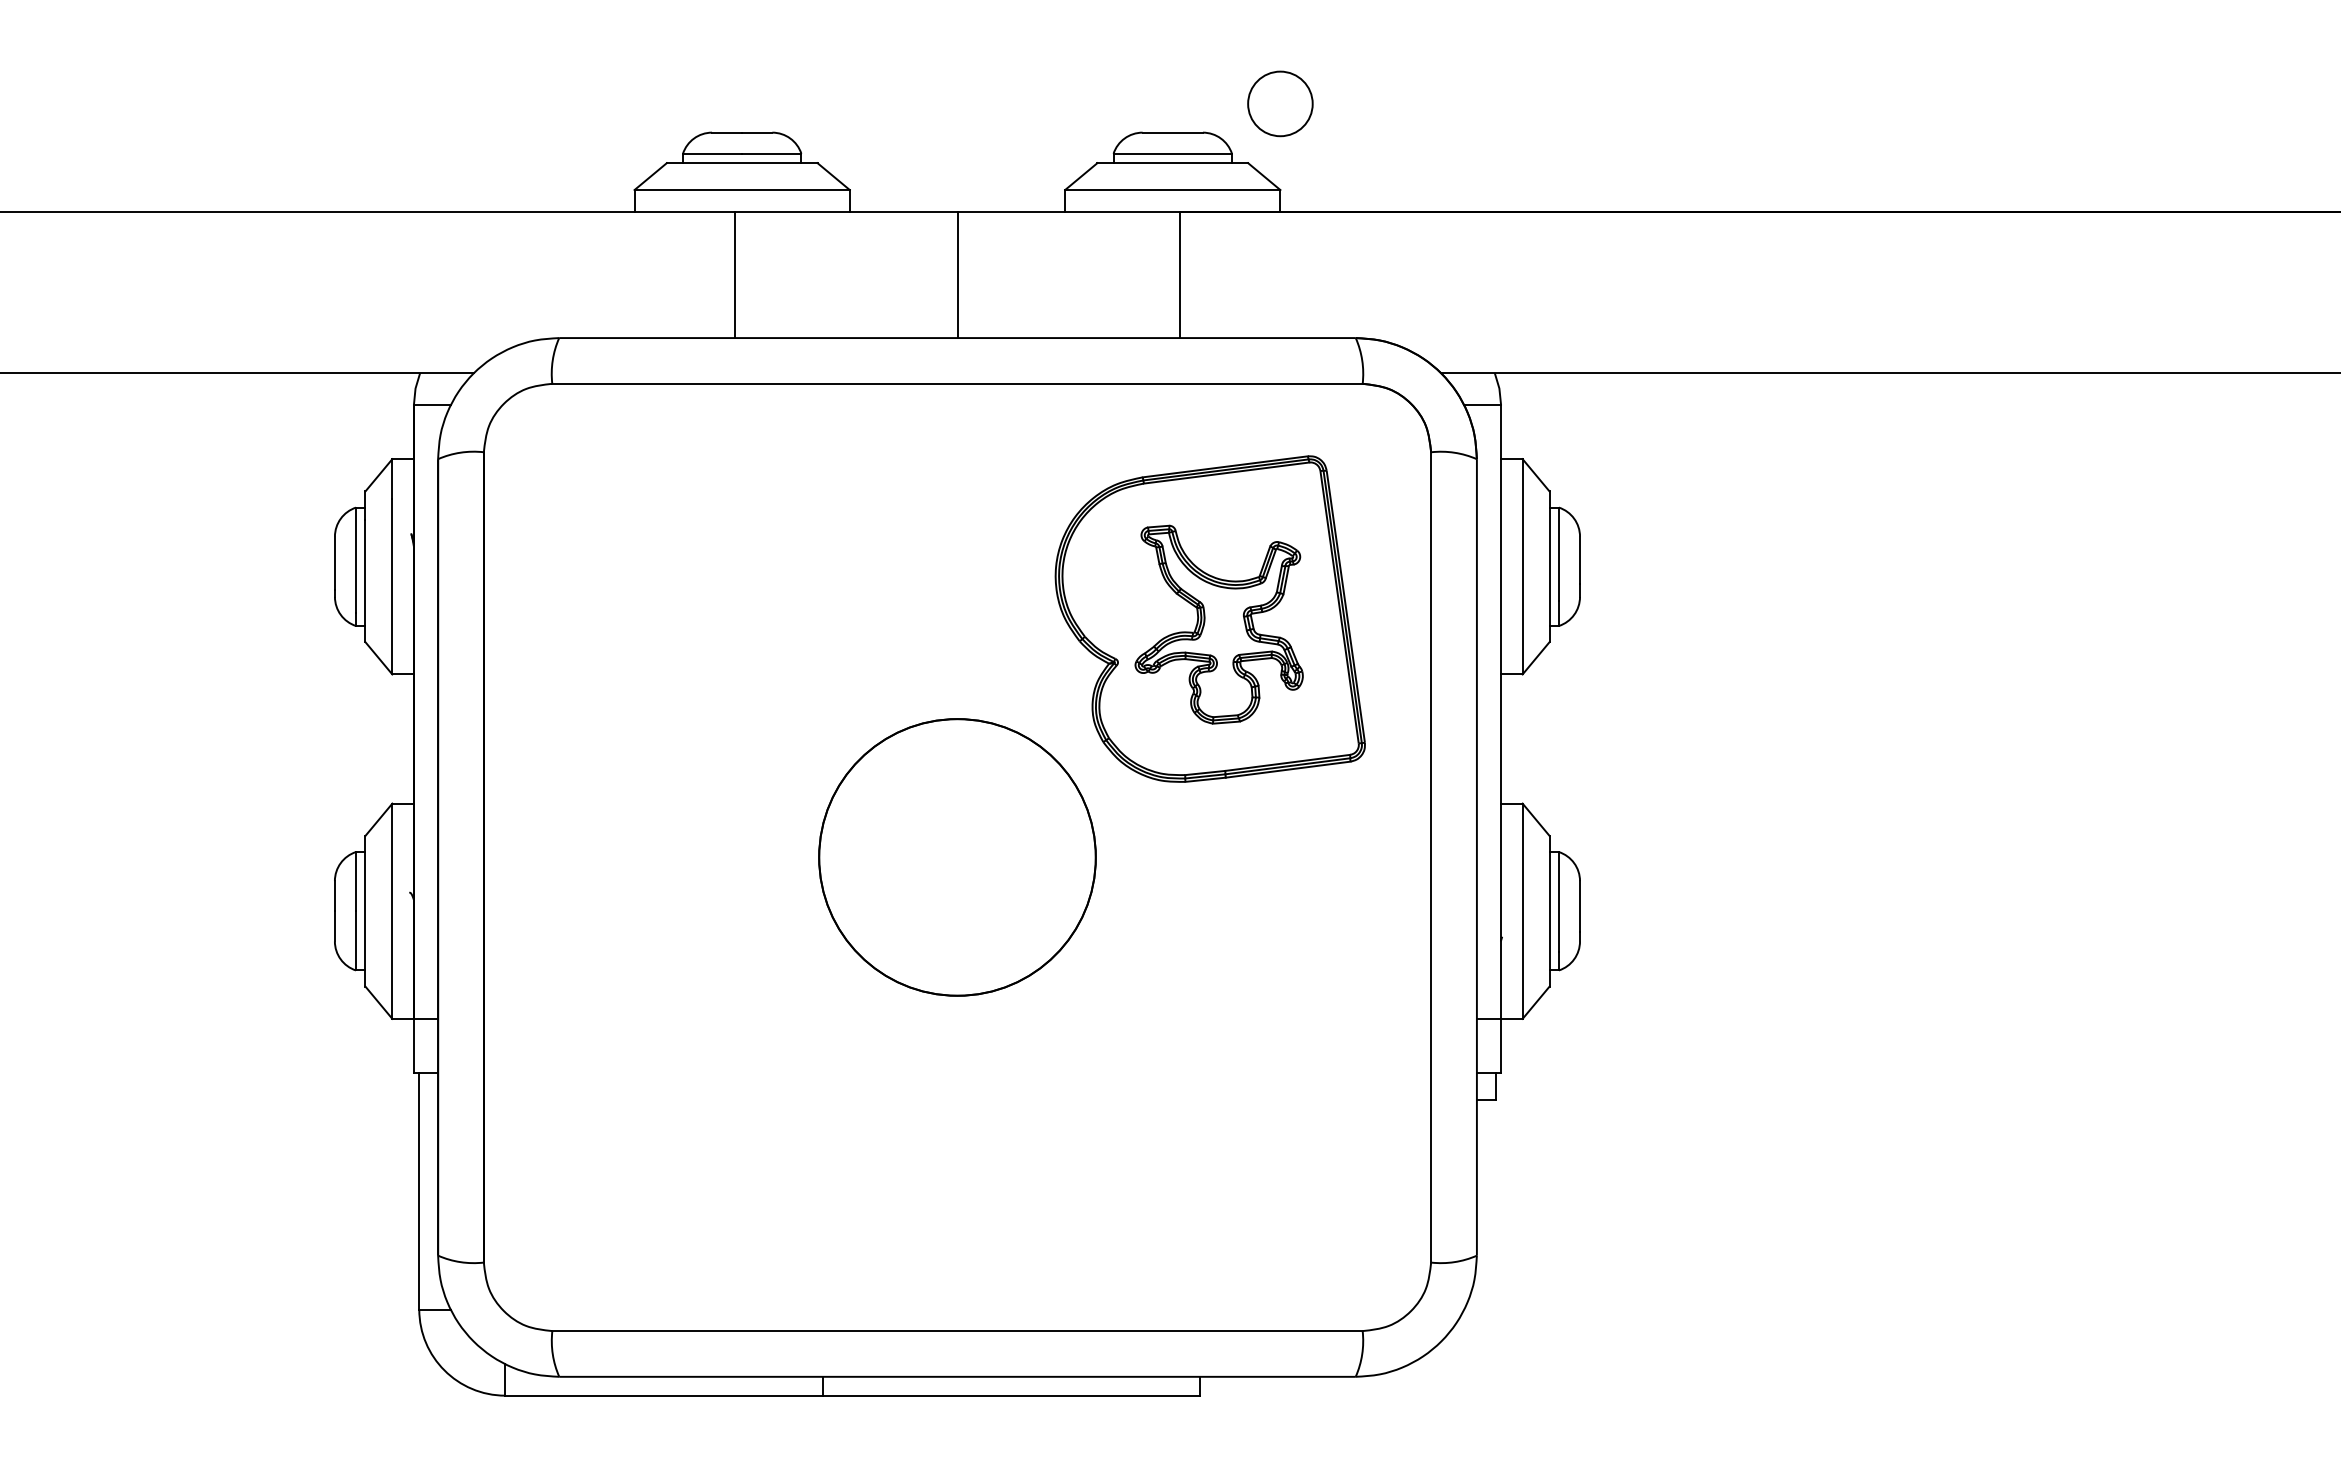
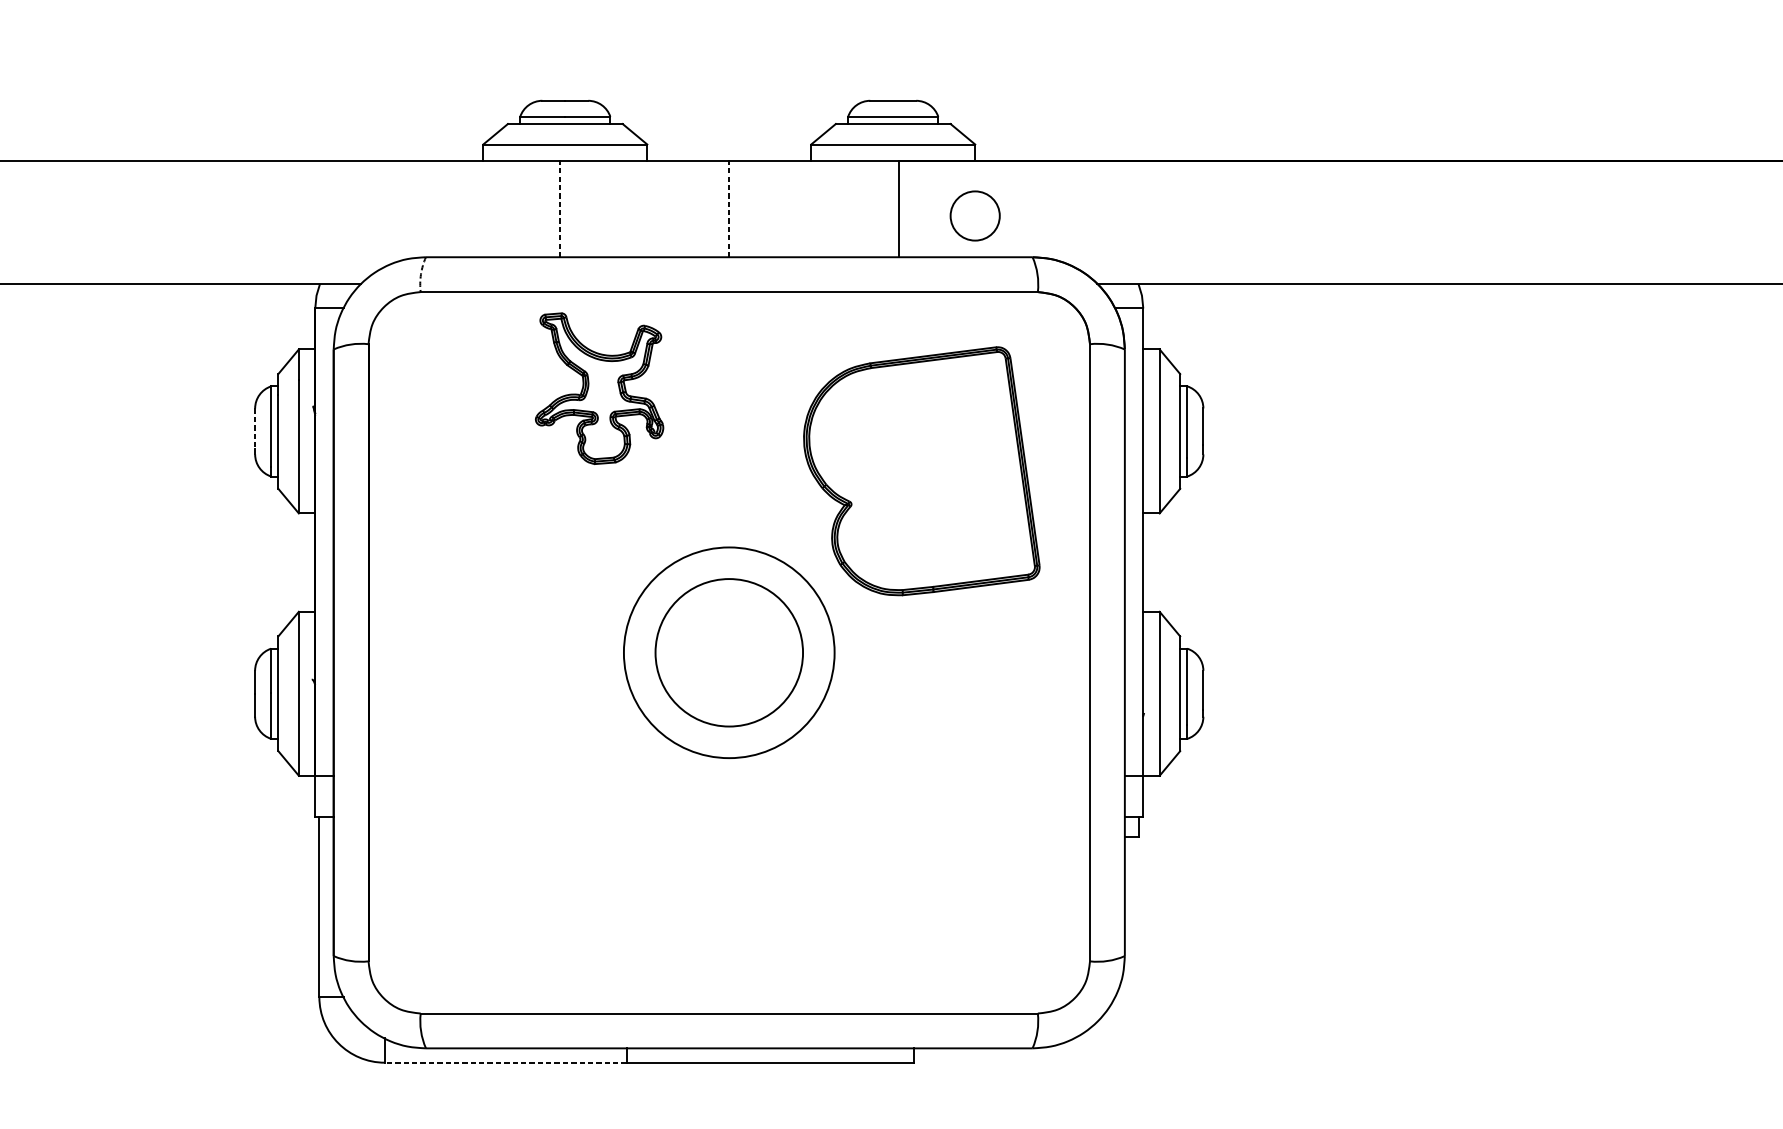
circle: (1280, 103) -> (975, 215), moved
line: (735, 274) -> (560, 208), solid -> dashed
line: (957, 274) -> (729, 208), solid -> dashed
arc: (552, 360) -> (420, 274), solid -> dashed
line: (334, 563) -> (254, 428), solid -> dashed
part: (1218, 624) -> (599, 388), moved
circle: (957, 857) -> (729, 652), size x0.7
line: (664, 1395) -> (506, 1062), solid -> dashed

